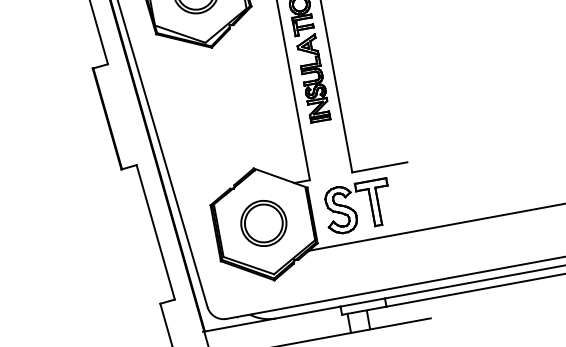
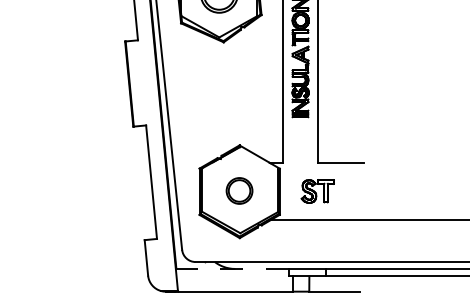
part: (357, 206) -> (317, 191), size x0.6
part: (263, 222) -> (239, 190), size x0.7
line: (272, 318) -> (232, 268), solid -> dashed

